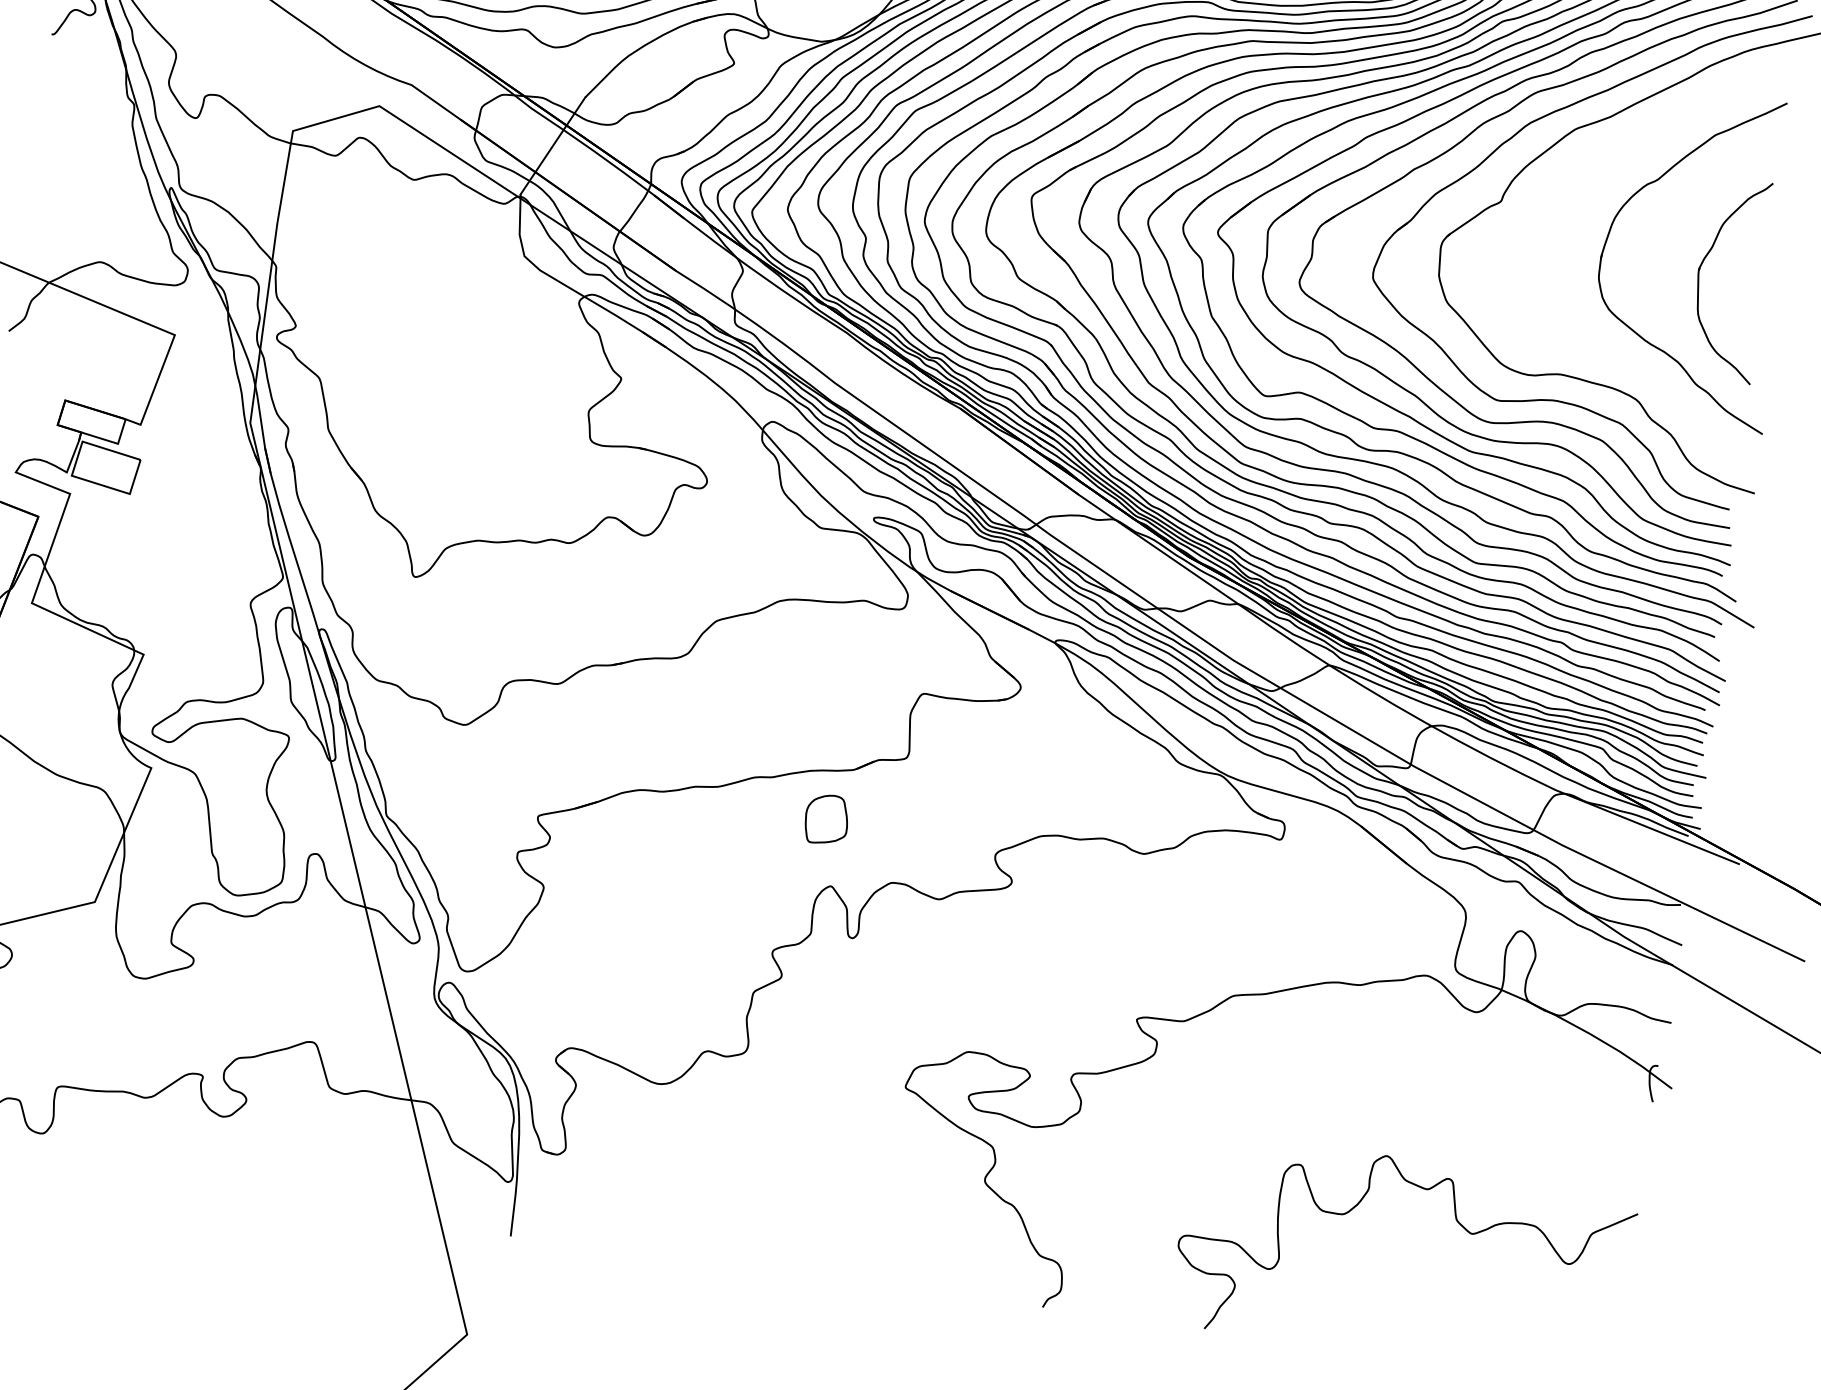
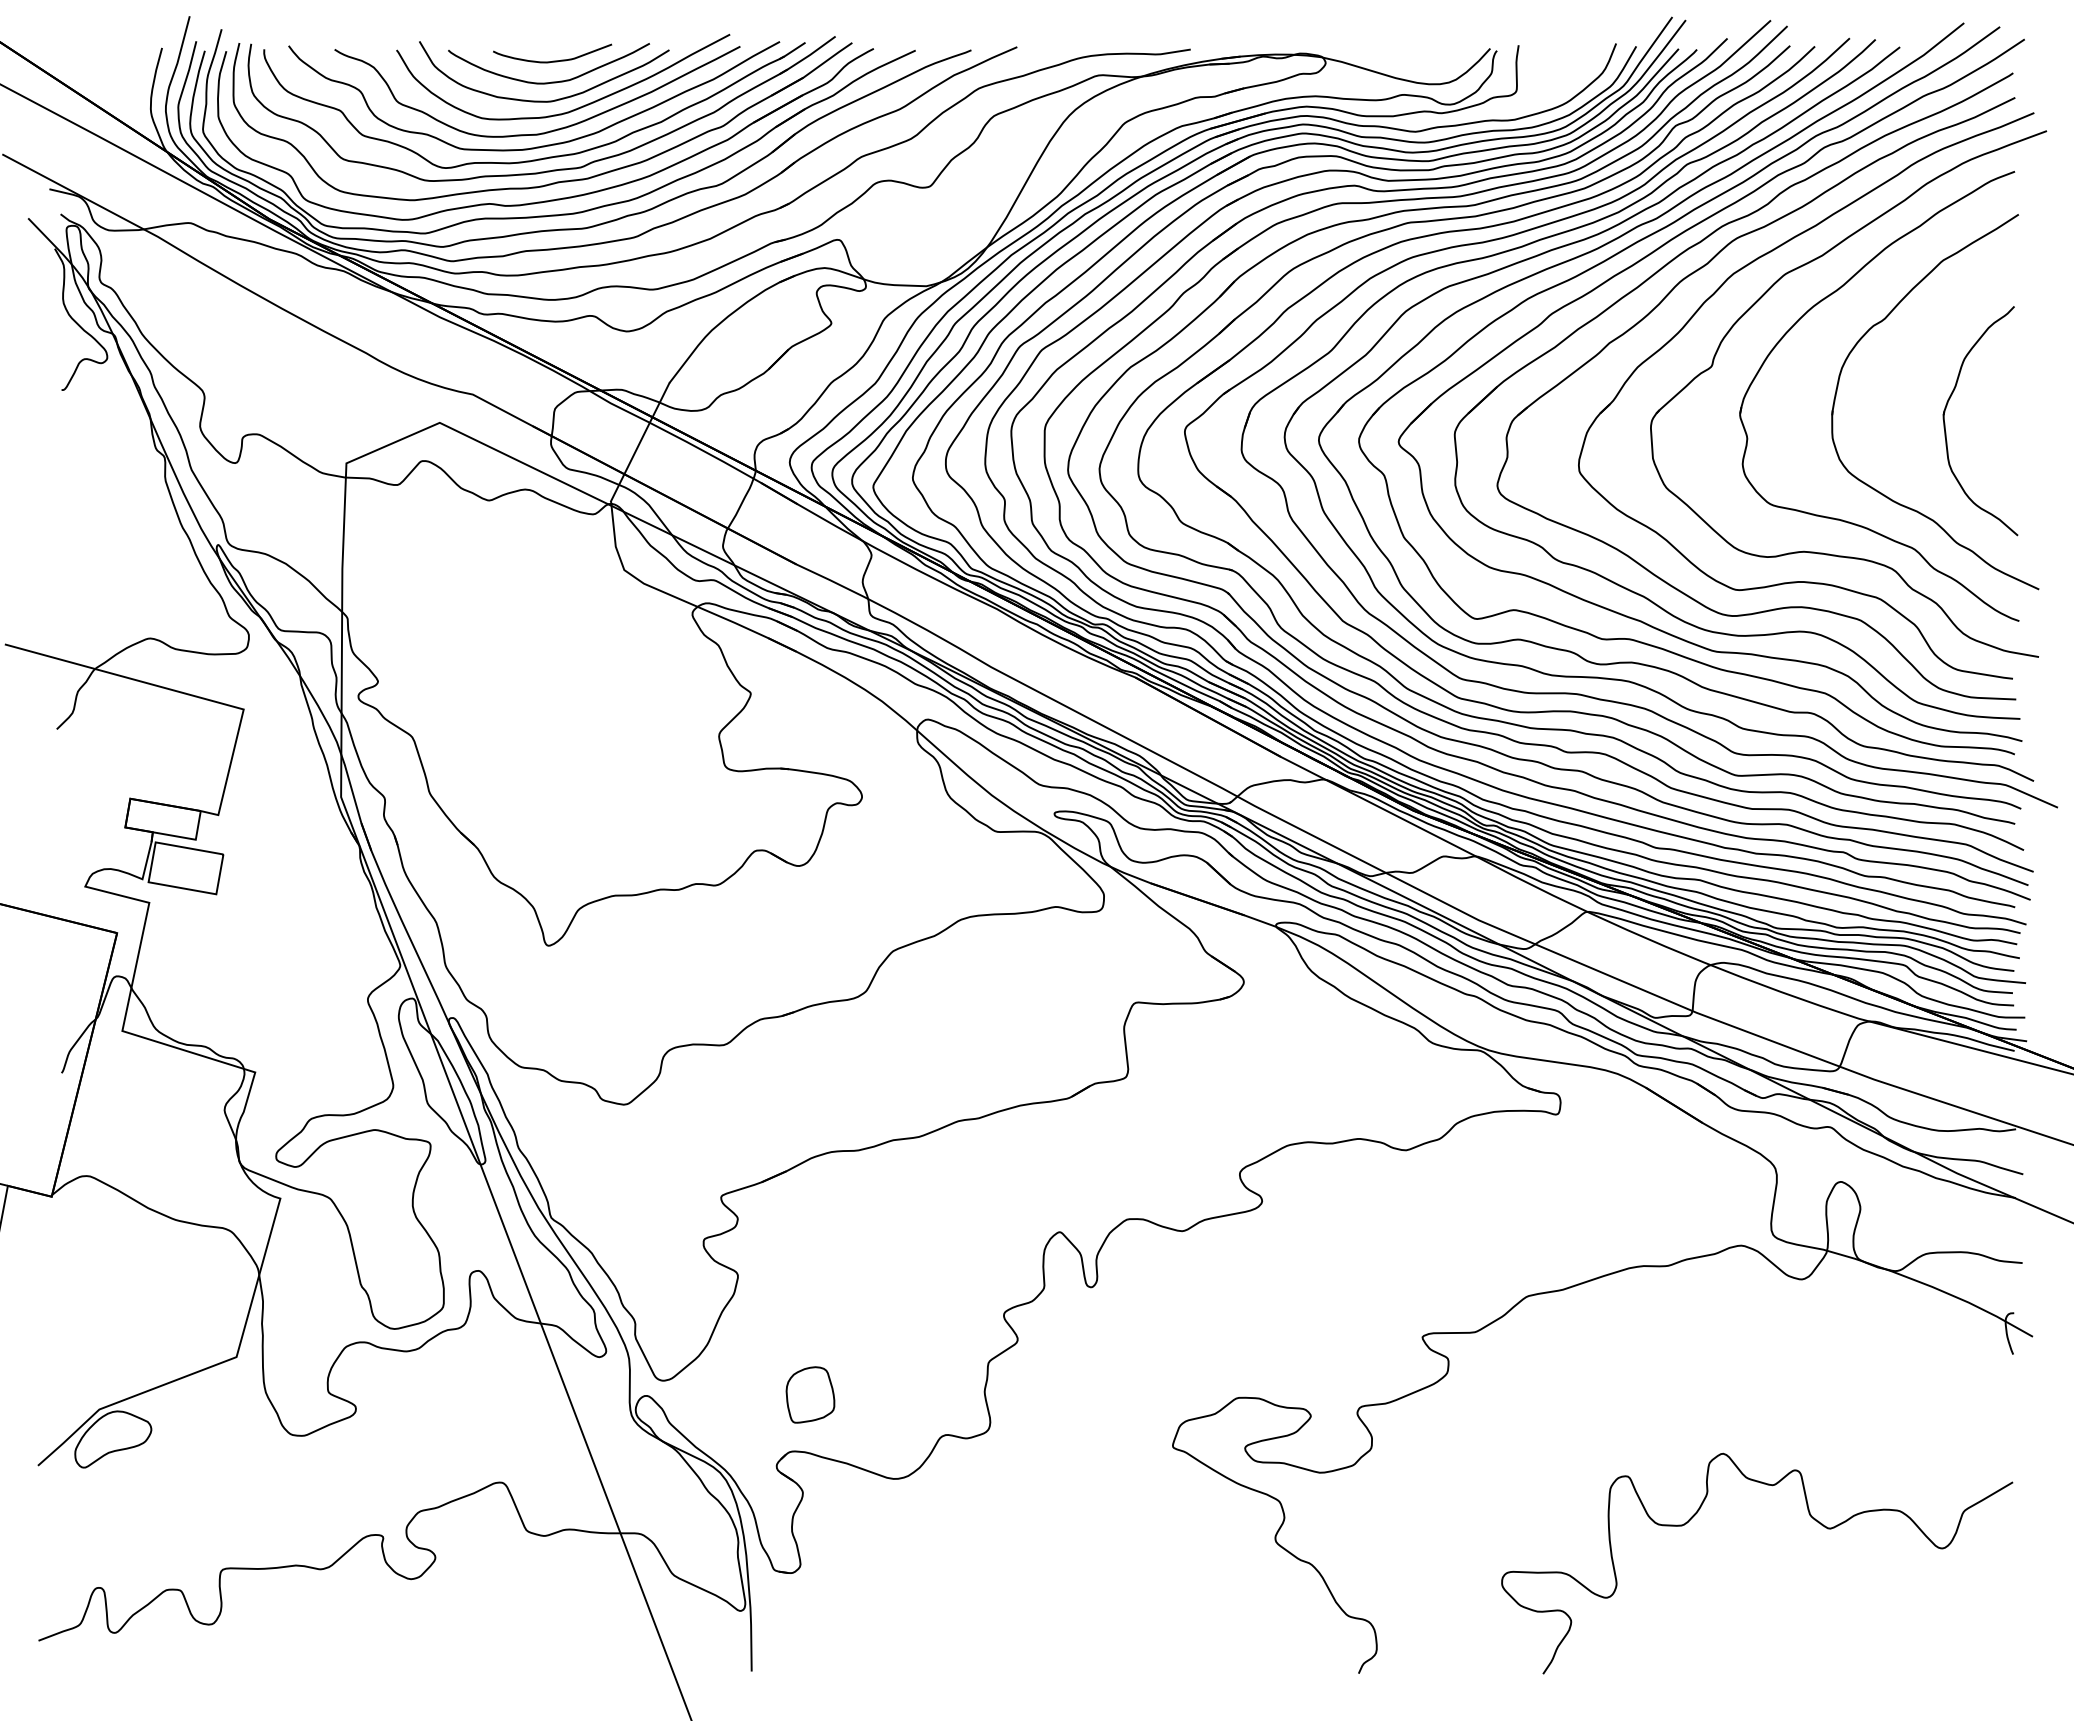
part: (1592, 165) -> (1808, 312), added
part: (826, 819) -> (810, 1394), moved

